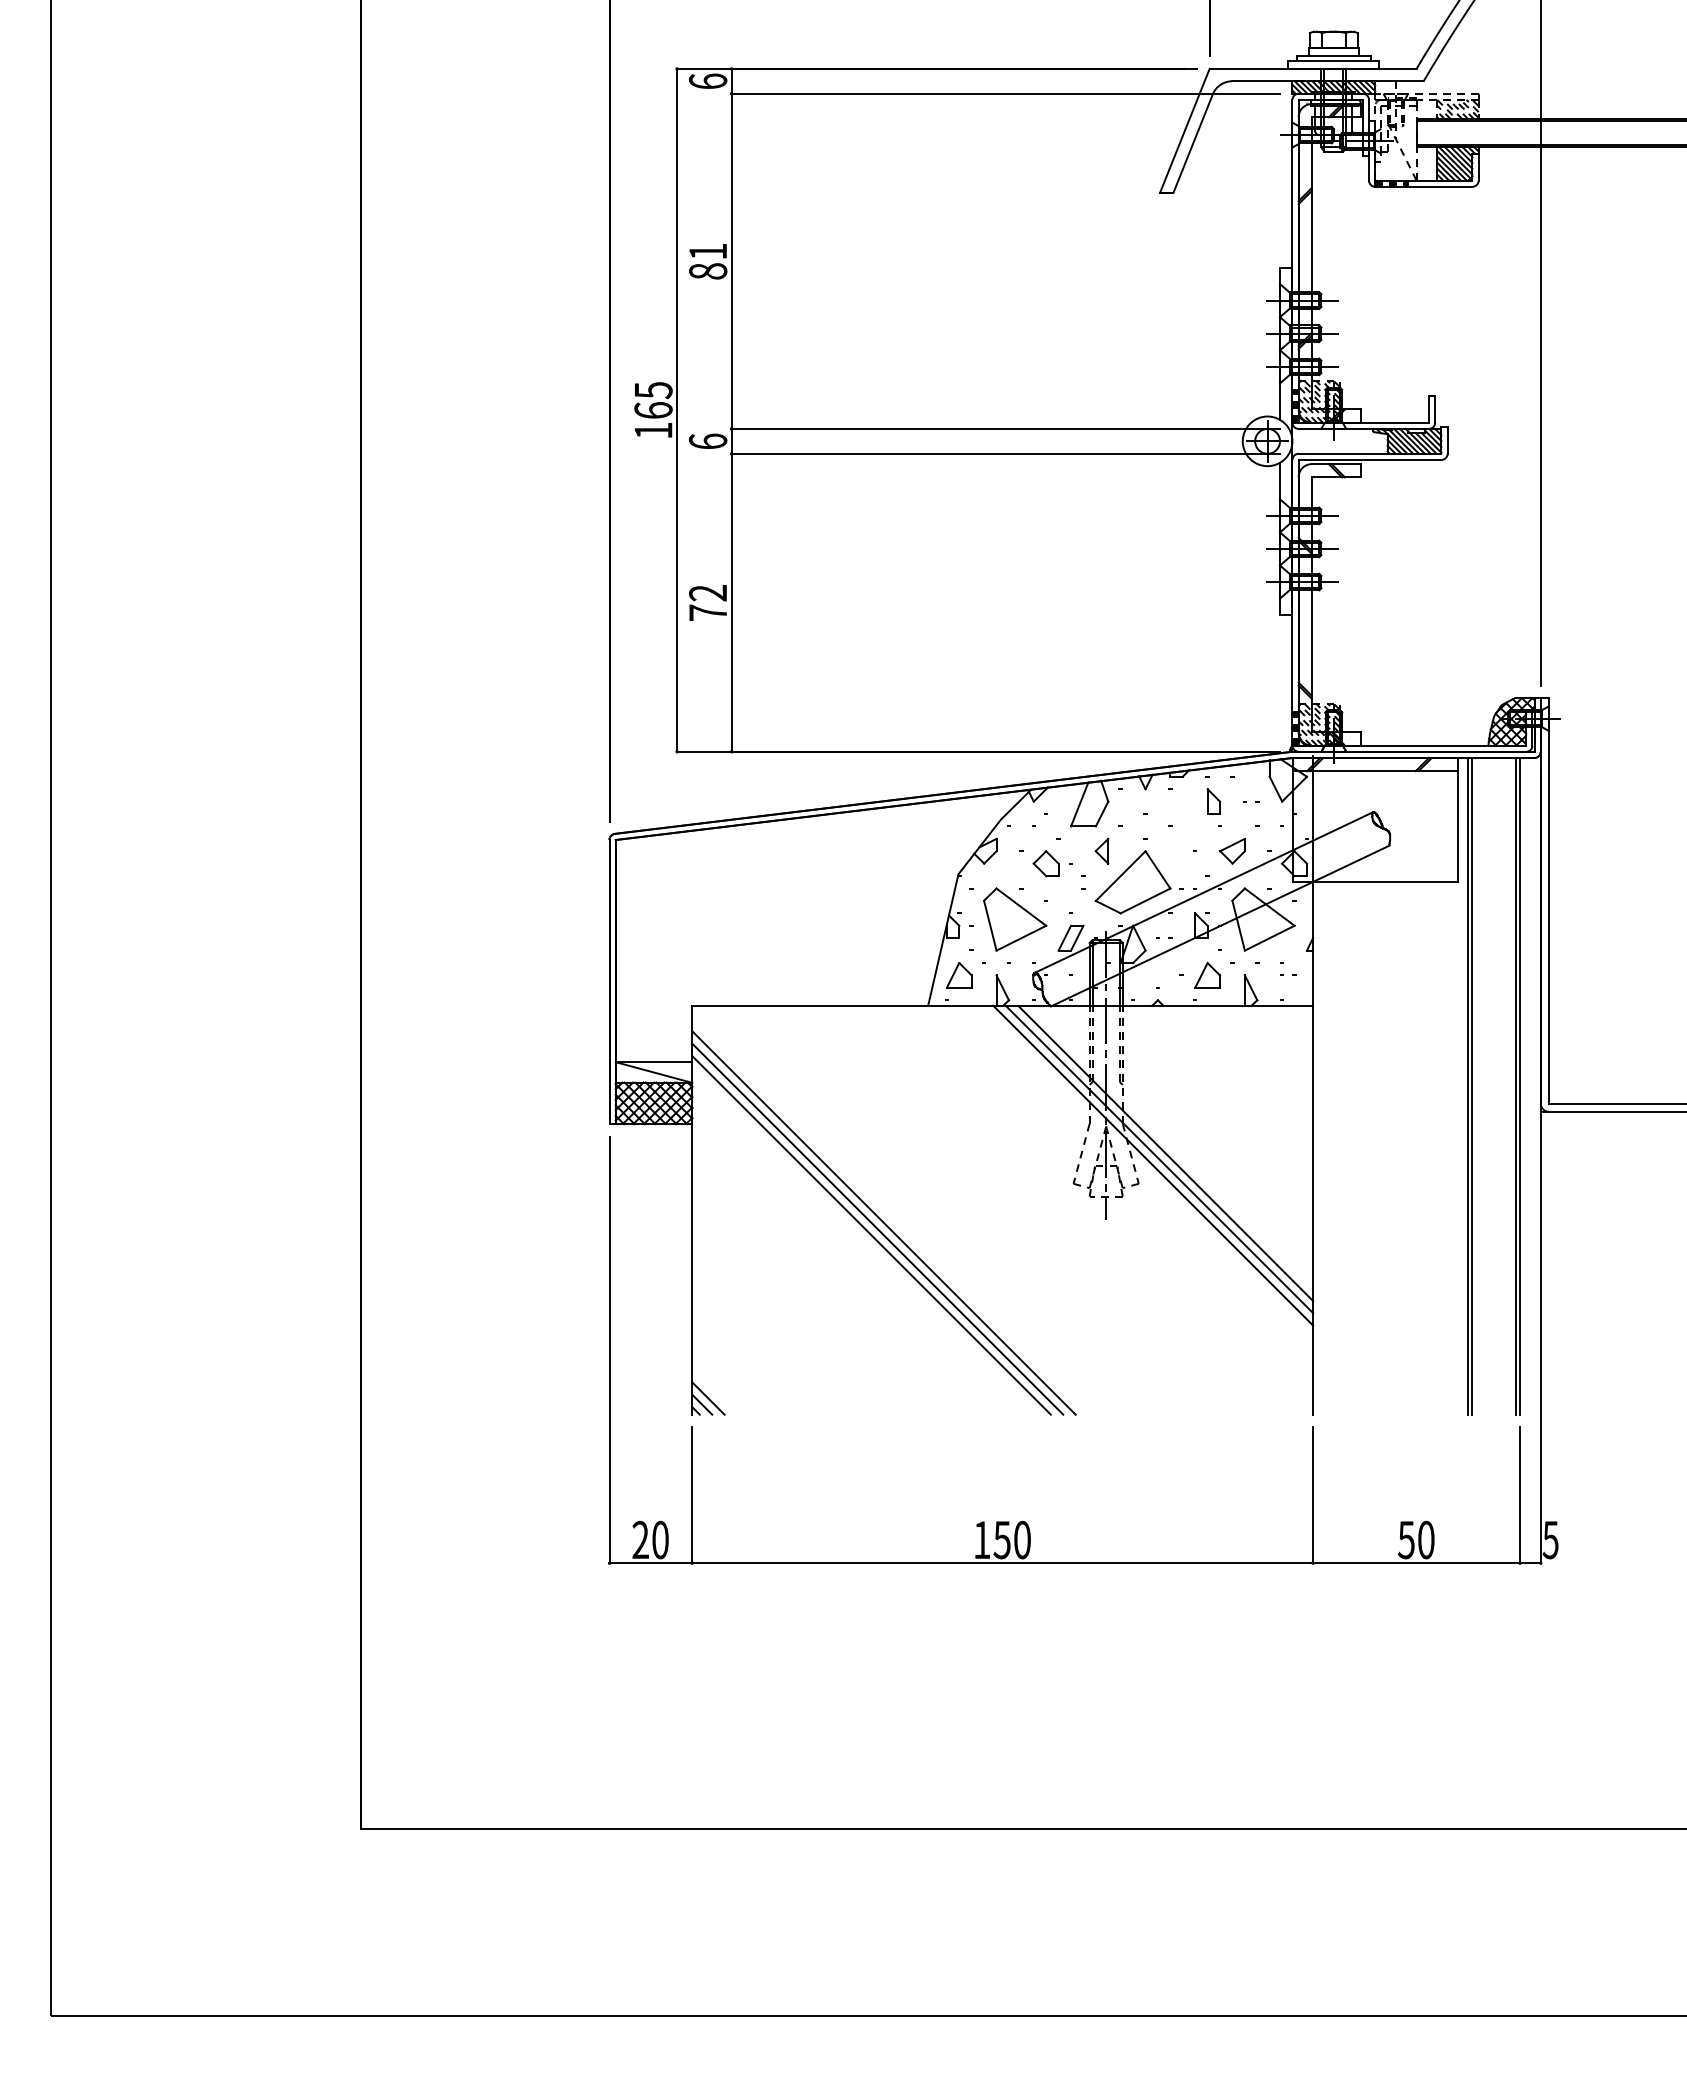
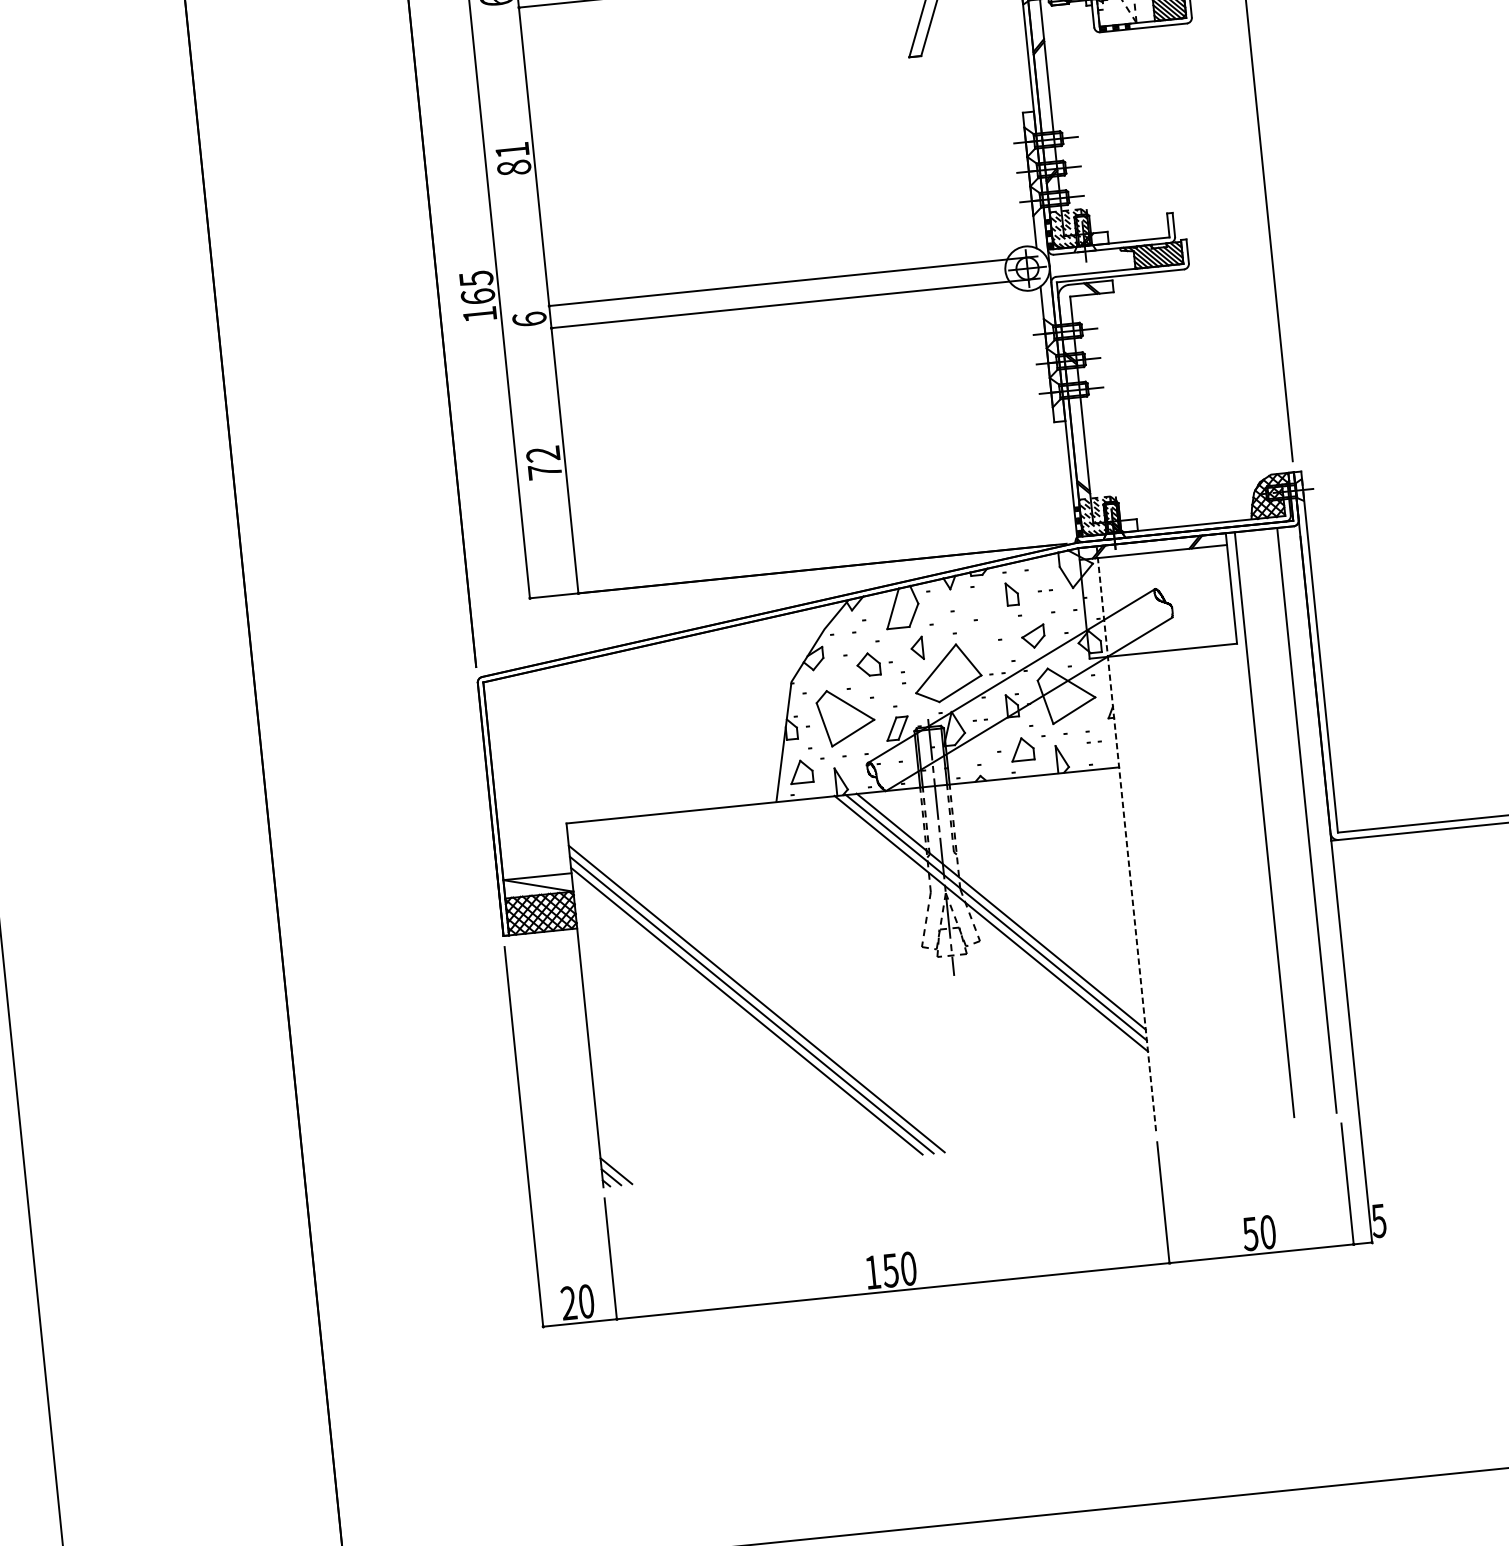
line: (1313, 1085) -> (1126, 837), solid -> dashed
line: (1472, 1086) -> (1268, 824), removed
line: (1520, 1086) -> (1310, 820), removed

